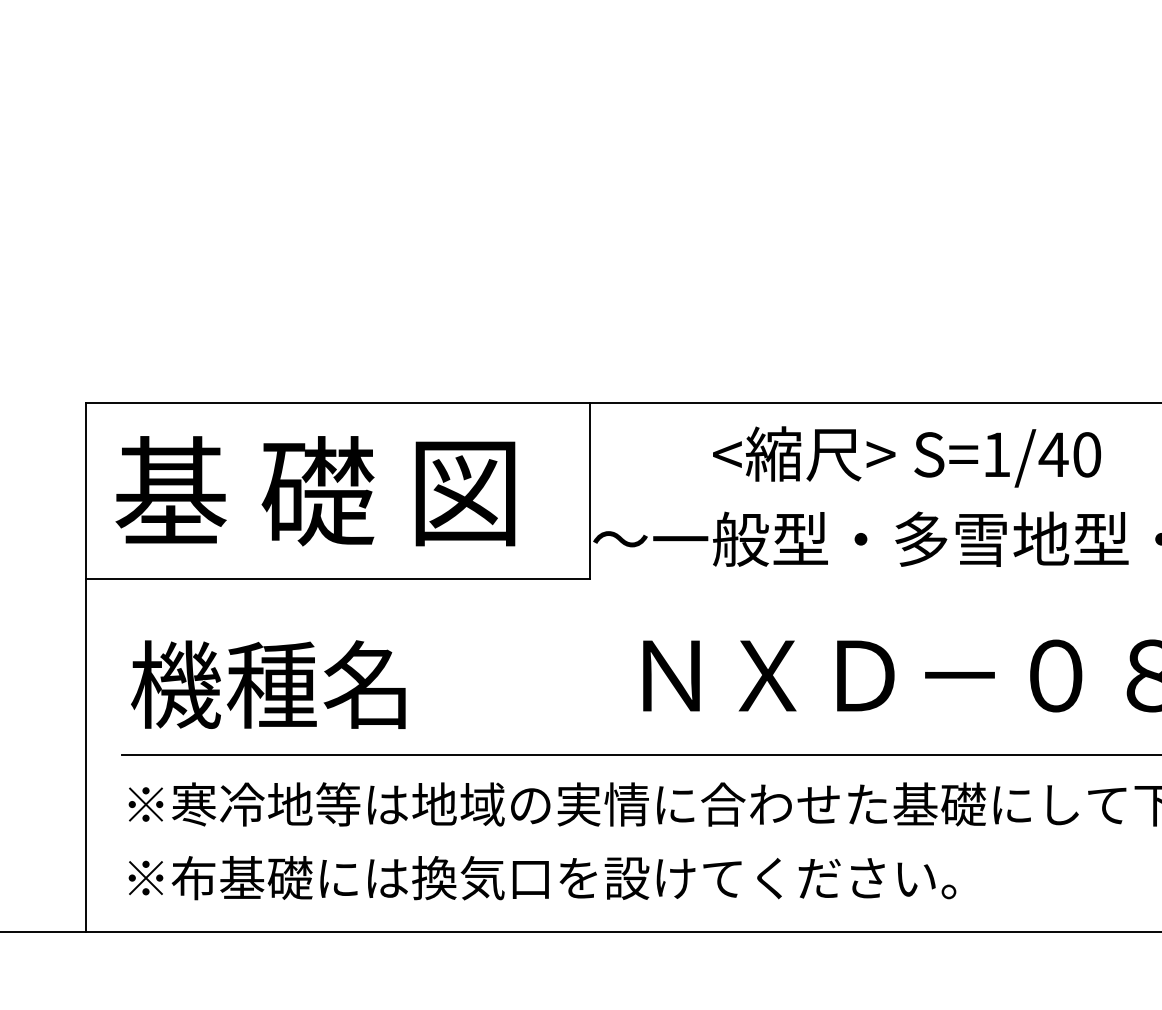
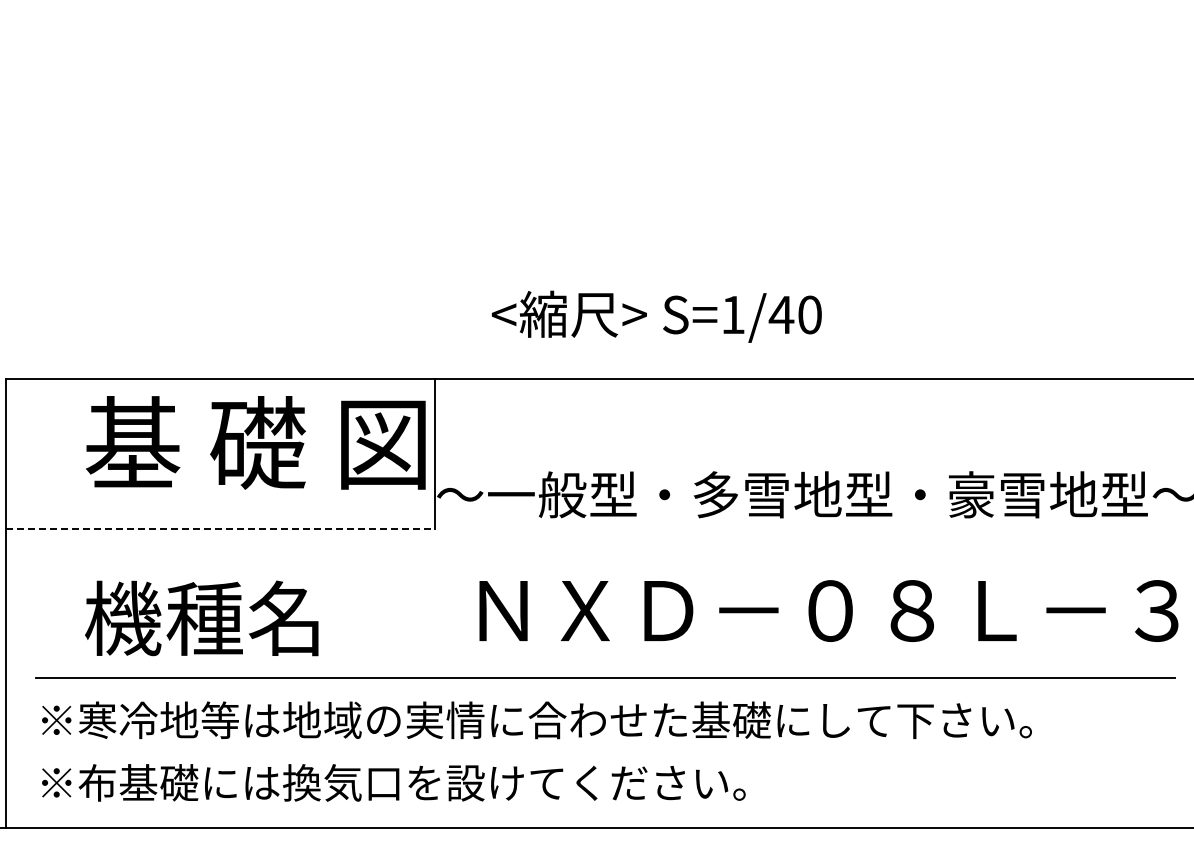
text: (906, 456) -> (656, 316), moved
text: (315, 490) -> (255, 442), moved
line: (338, 578) -> (220, 528), solid -> dashed
text: (268, 684) -> (201, 618), moved

